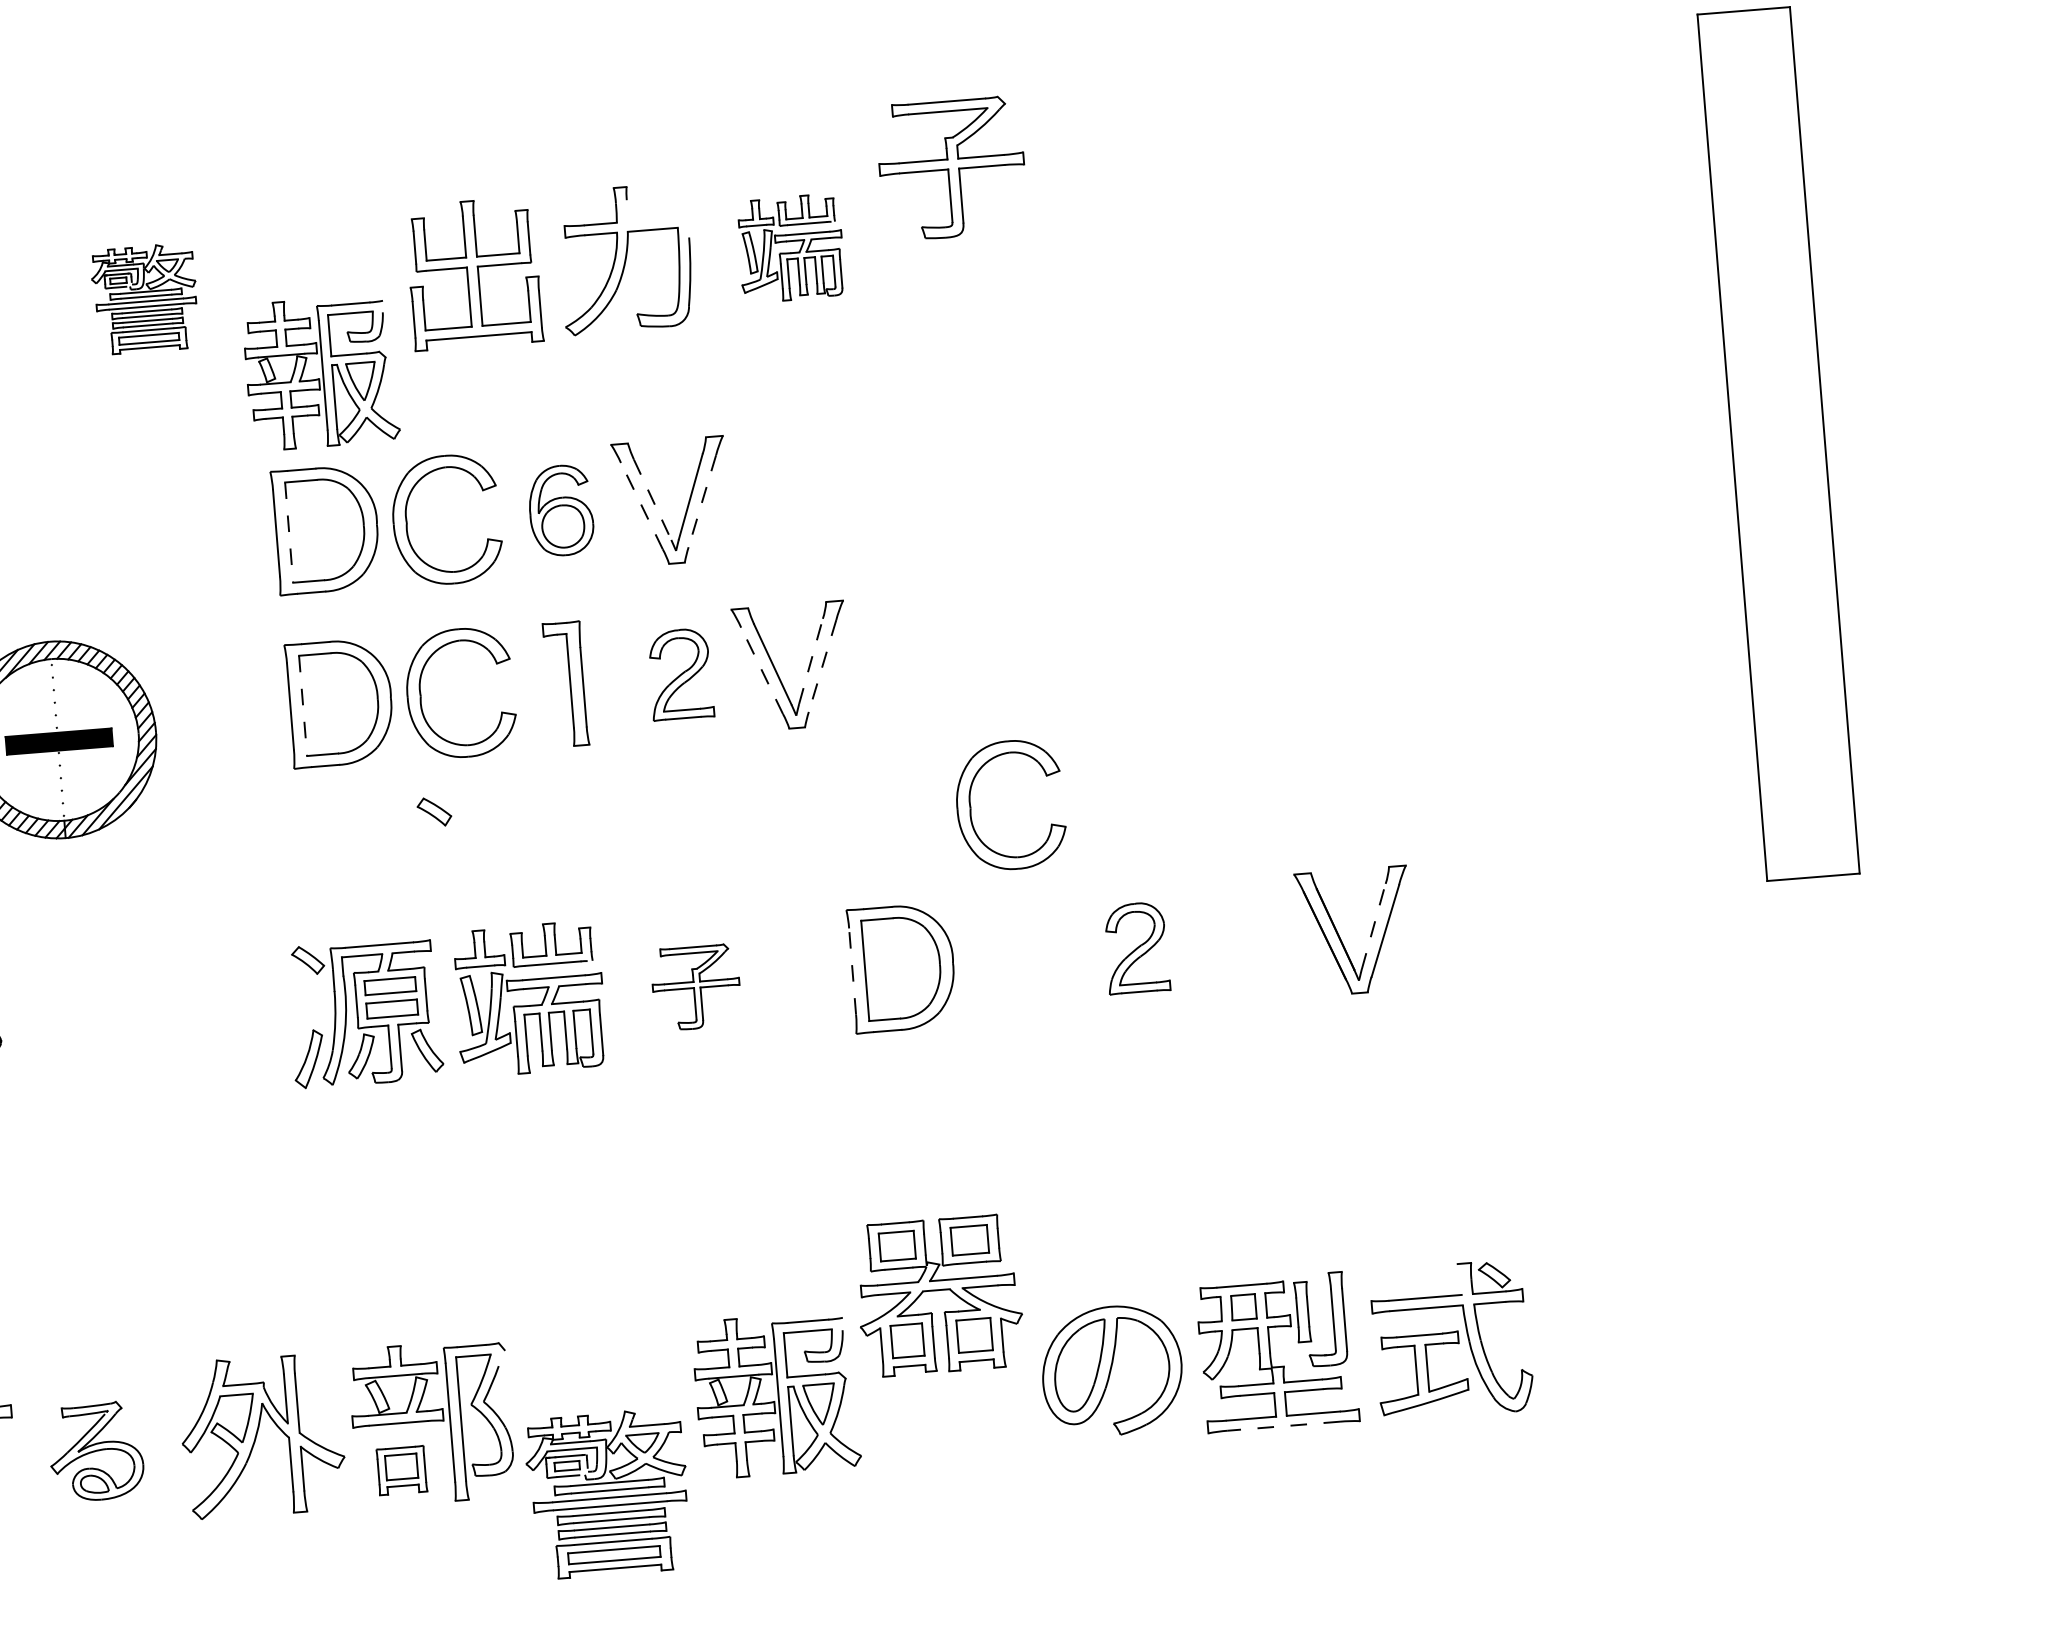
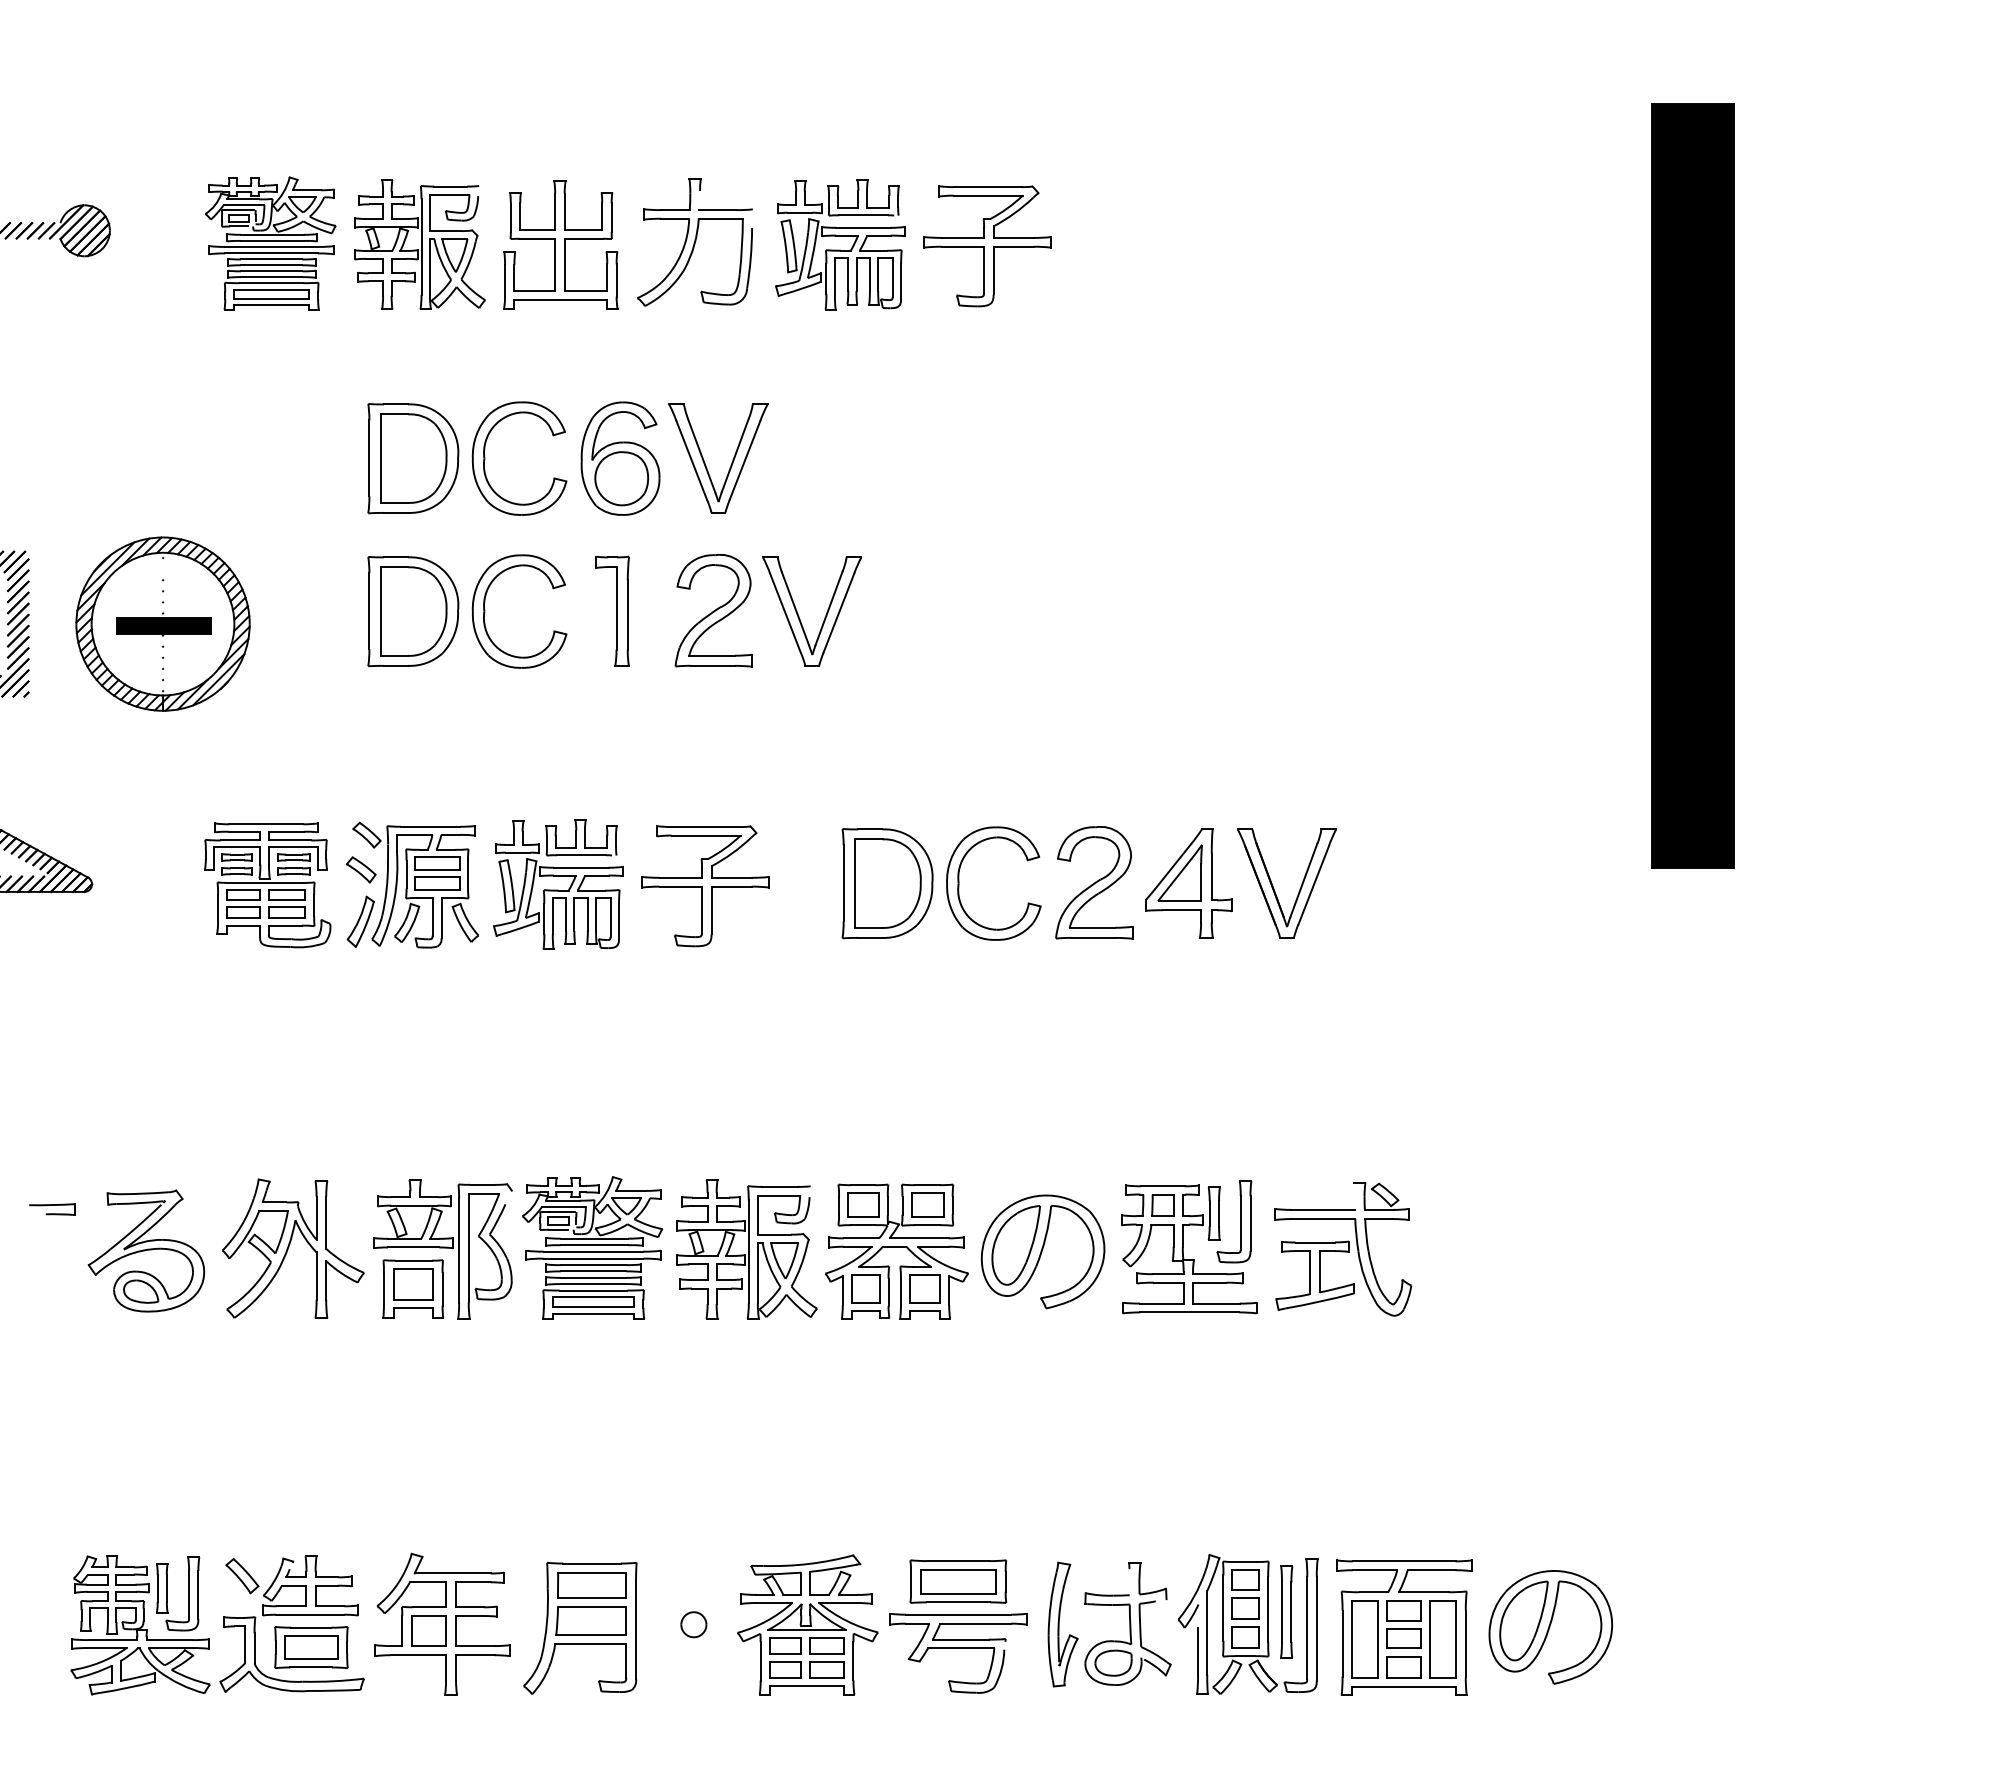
part: (952, 168) -> (987, 246), moved
line: (657, 218) -> (725, 209), added
part: (790, 248) -> (840, 244), size x1.43
part: (144, 298) -> (270, 243), size x1.43
part: (320, 372) -> (419, 244), moved
fill: (1778, 443) -> (1692, 485), added
line: (652, 499) -> (701, 455), dashed -> solid
line: (701, 501) -> (744, 460), dashed -> solid
line: (641, 505) -> (691, 459), dashed -> solid
part: (561, 510) -> (620, 458), size x1.43
line: (289, 533) -> (380, 459), dashed -> solid
line: (811, 661) -> (829, 608), dashed -> solid
line: (822, 666) -> (838, 613), dashed -> solid
line: (762, 670) -> (785, 612), dashed -> solid
part: (680, 674) -> (713, 610), size x1.43
line: (303, 706) -> (380, 612), dashed -> solid
part: (971, 808) -> (959, 883), moved
part: (433, 811) -> (360, 869), moved
line: (1373, 926) -> (1303, 880), dashed -> solid
part: (1243, 940) -> (1188, 883), added
part: (1136, 947) -> (1094, 882), size x1.43
line: (852, 970) -> (843, 882), dashed -> solid
part: (696, 987) -> (705, 886), size x1.67
part: (200, 1026) -> (267, 885), added
part: (938, 1295) -> (896, 1251), moved
line: (1283, 1426) -> (1189, 1312), dashed -> solid
part: (96, 1451) -> (146, 1250), size x1.43
part: (401, 1469) -> (412, 1288), size x1.43
part: (608, 1493) -> (592, 1247), moved

